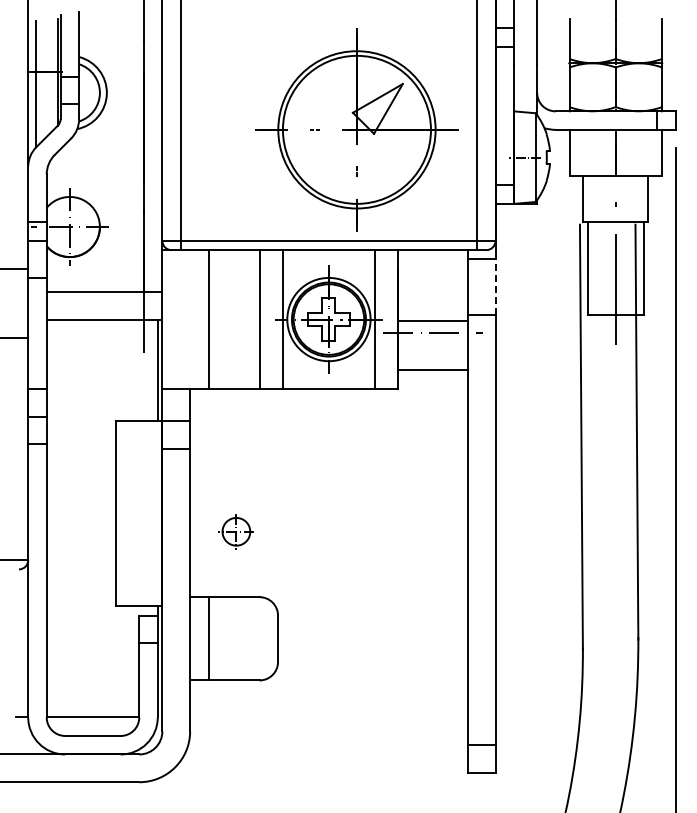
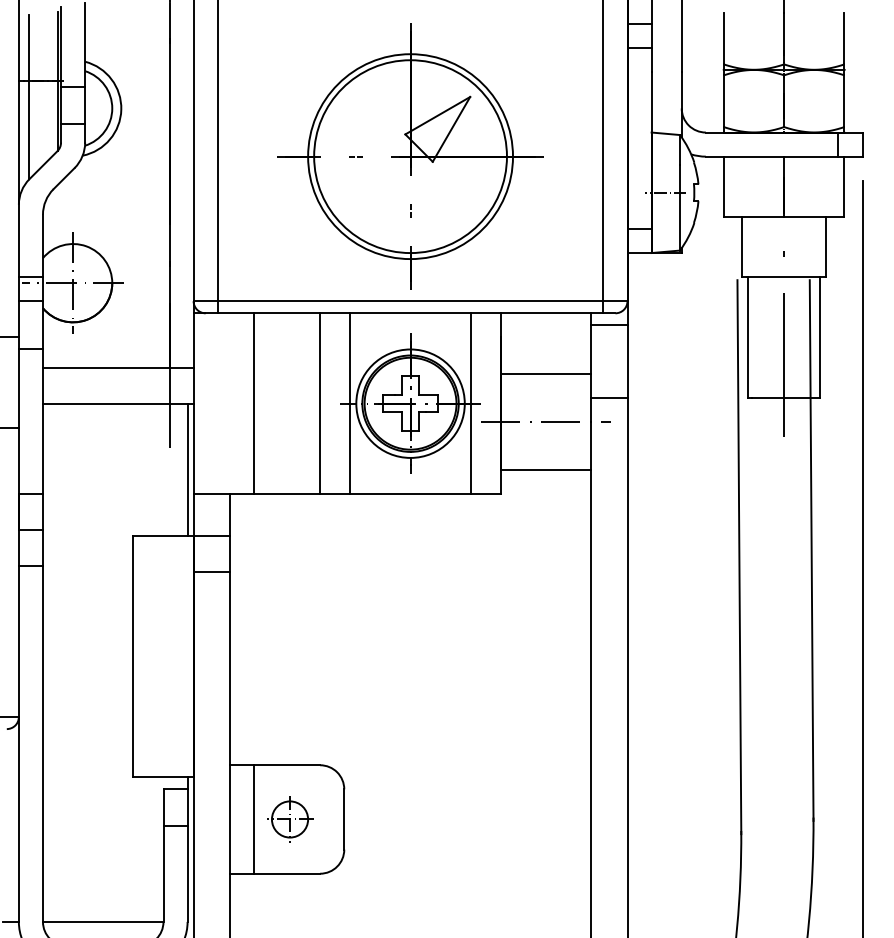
part: (356, 129) -> (409, 156), moved
line: (495, 287) -> (627, 361), dashed -> solid
line: (432, 321) -> (545, 373), moved
part: (235, 531) -> (288, 819), moved

